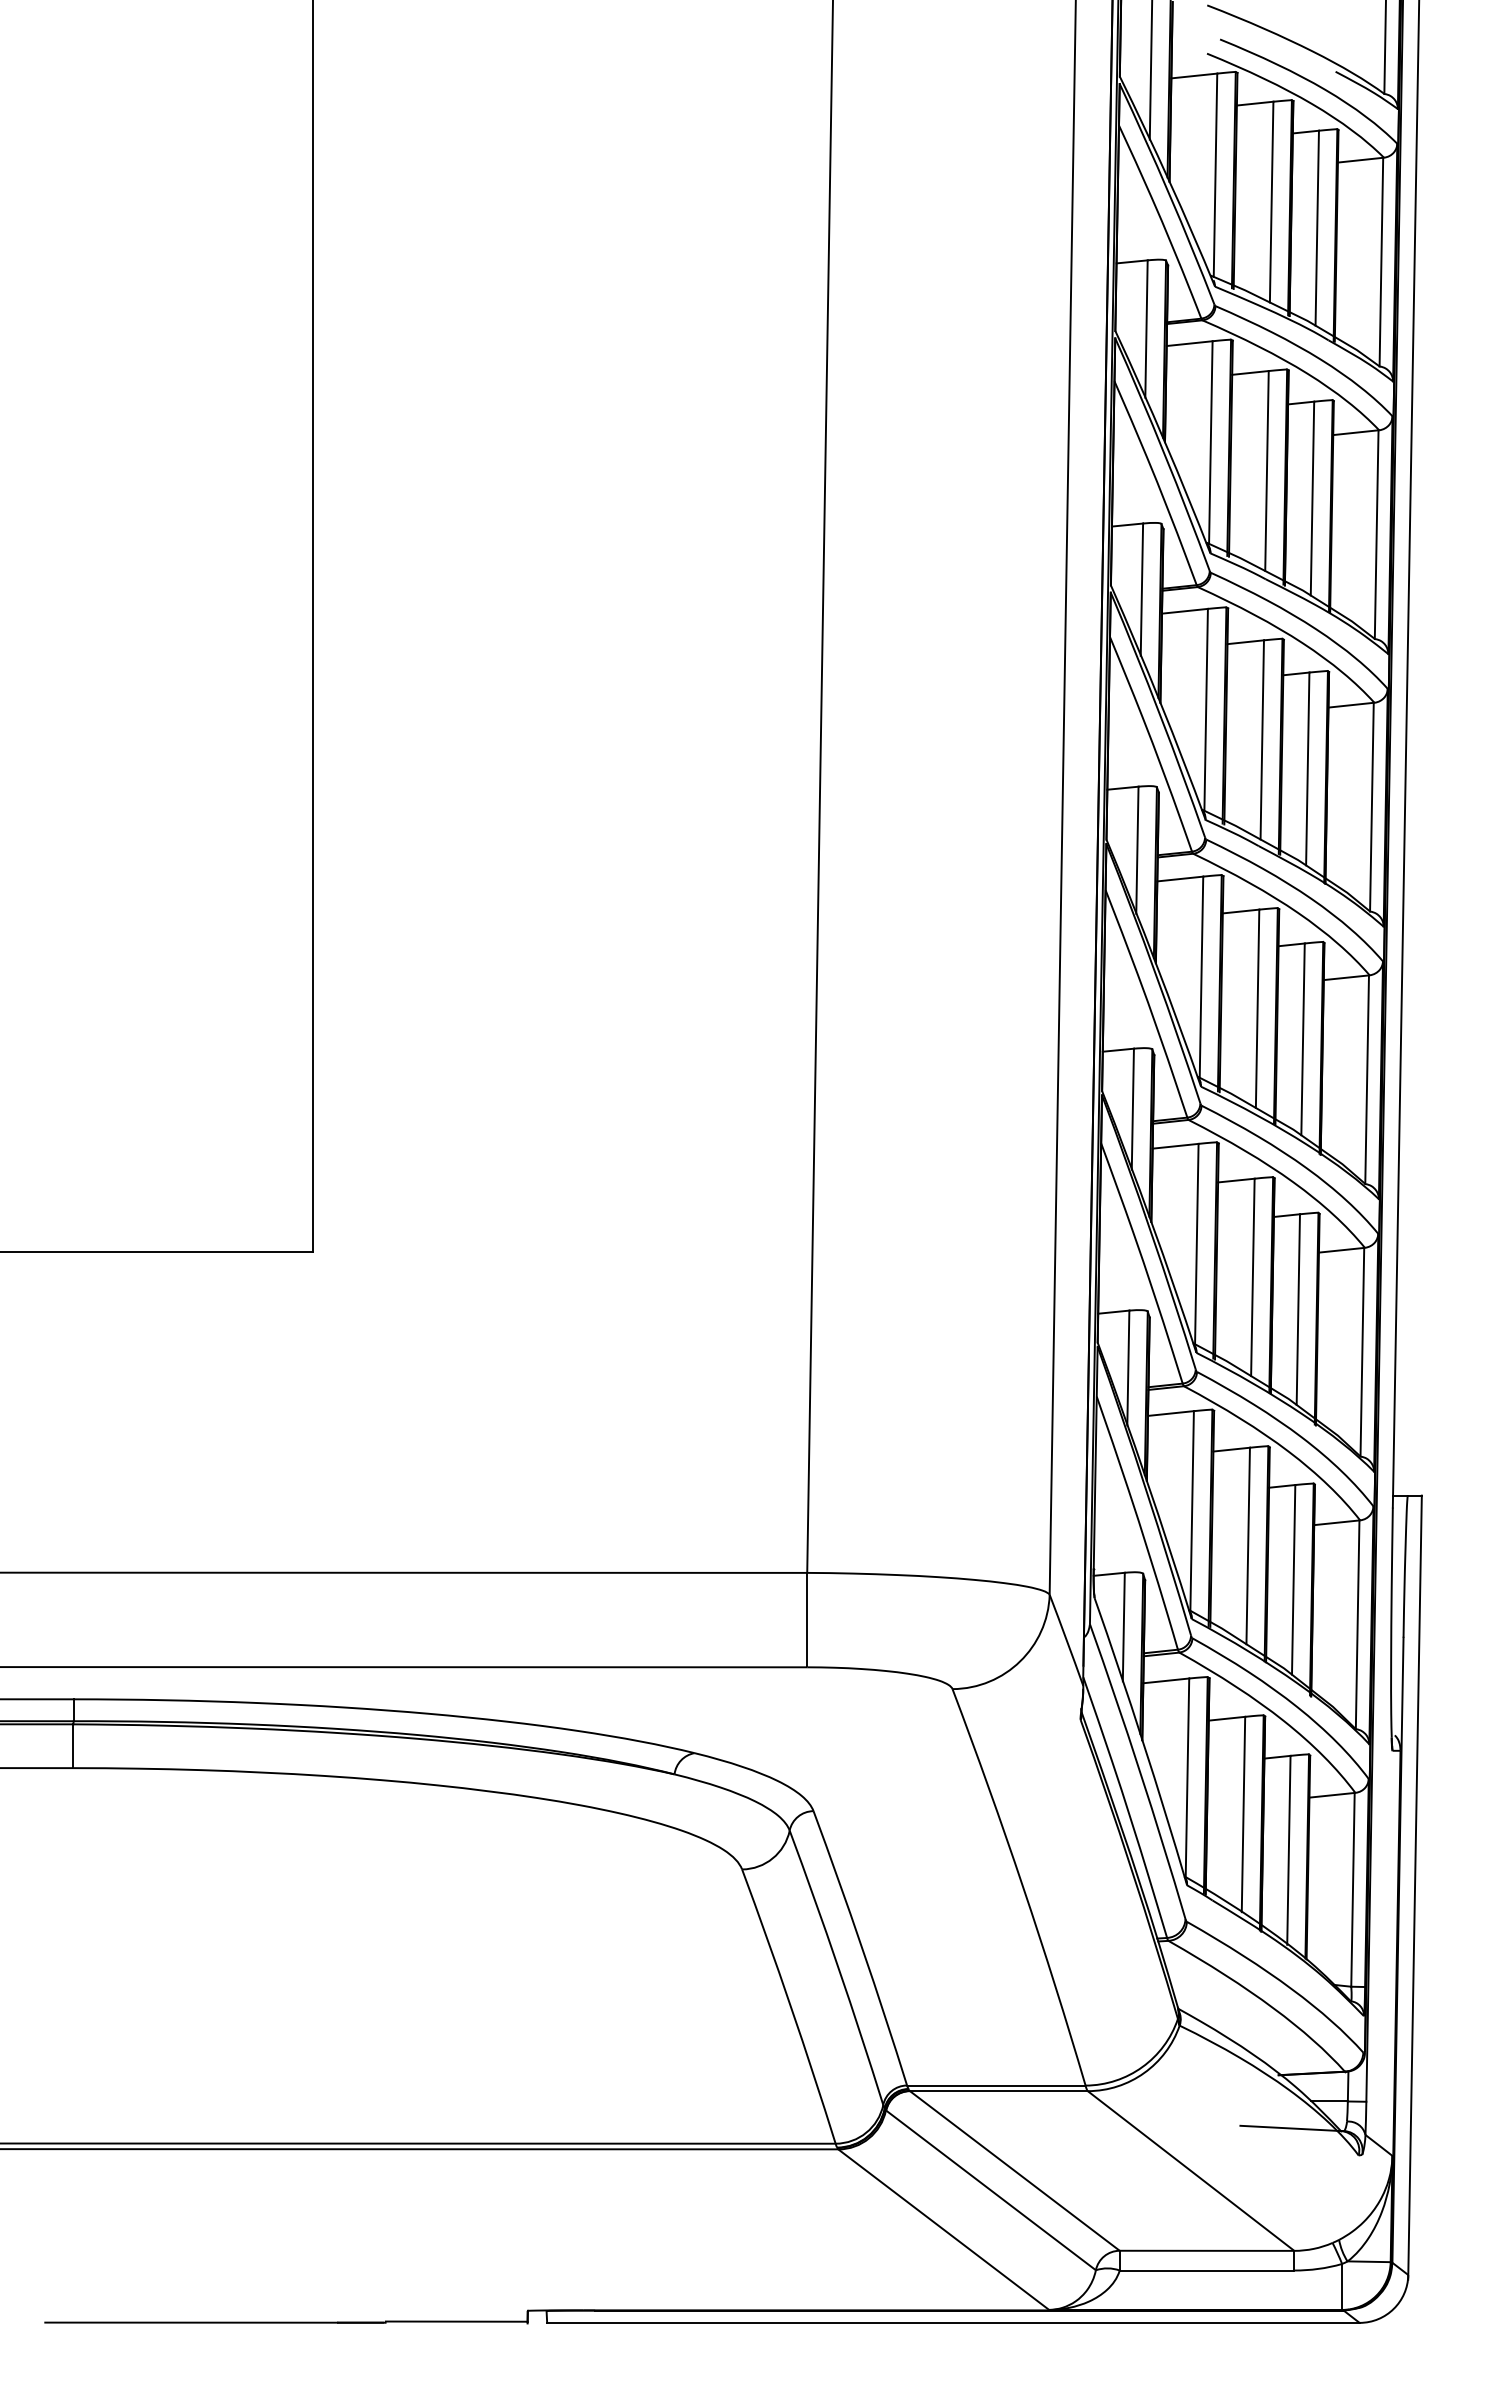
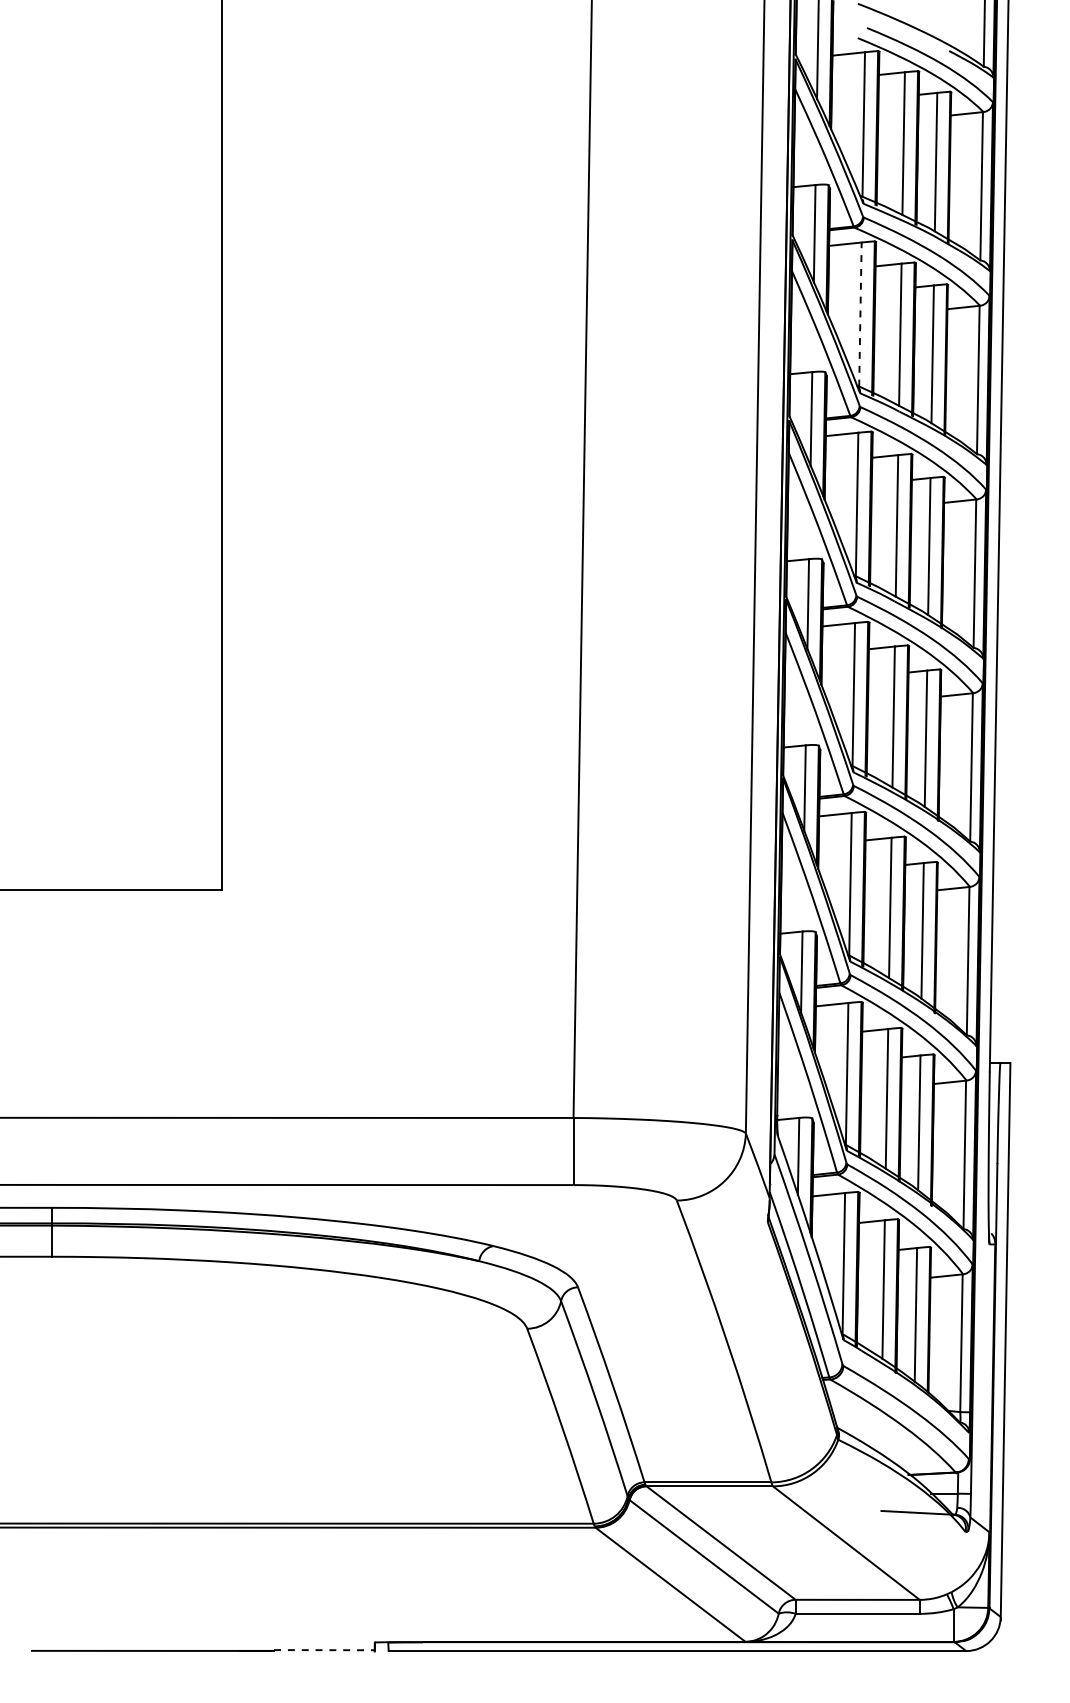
line: (1210, 442) -> (860, 314), solid -> dashed
line: (456, 2321) -> (324, 1650), solid -> dashed

